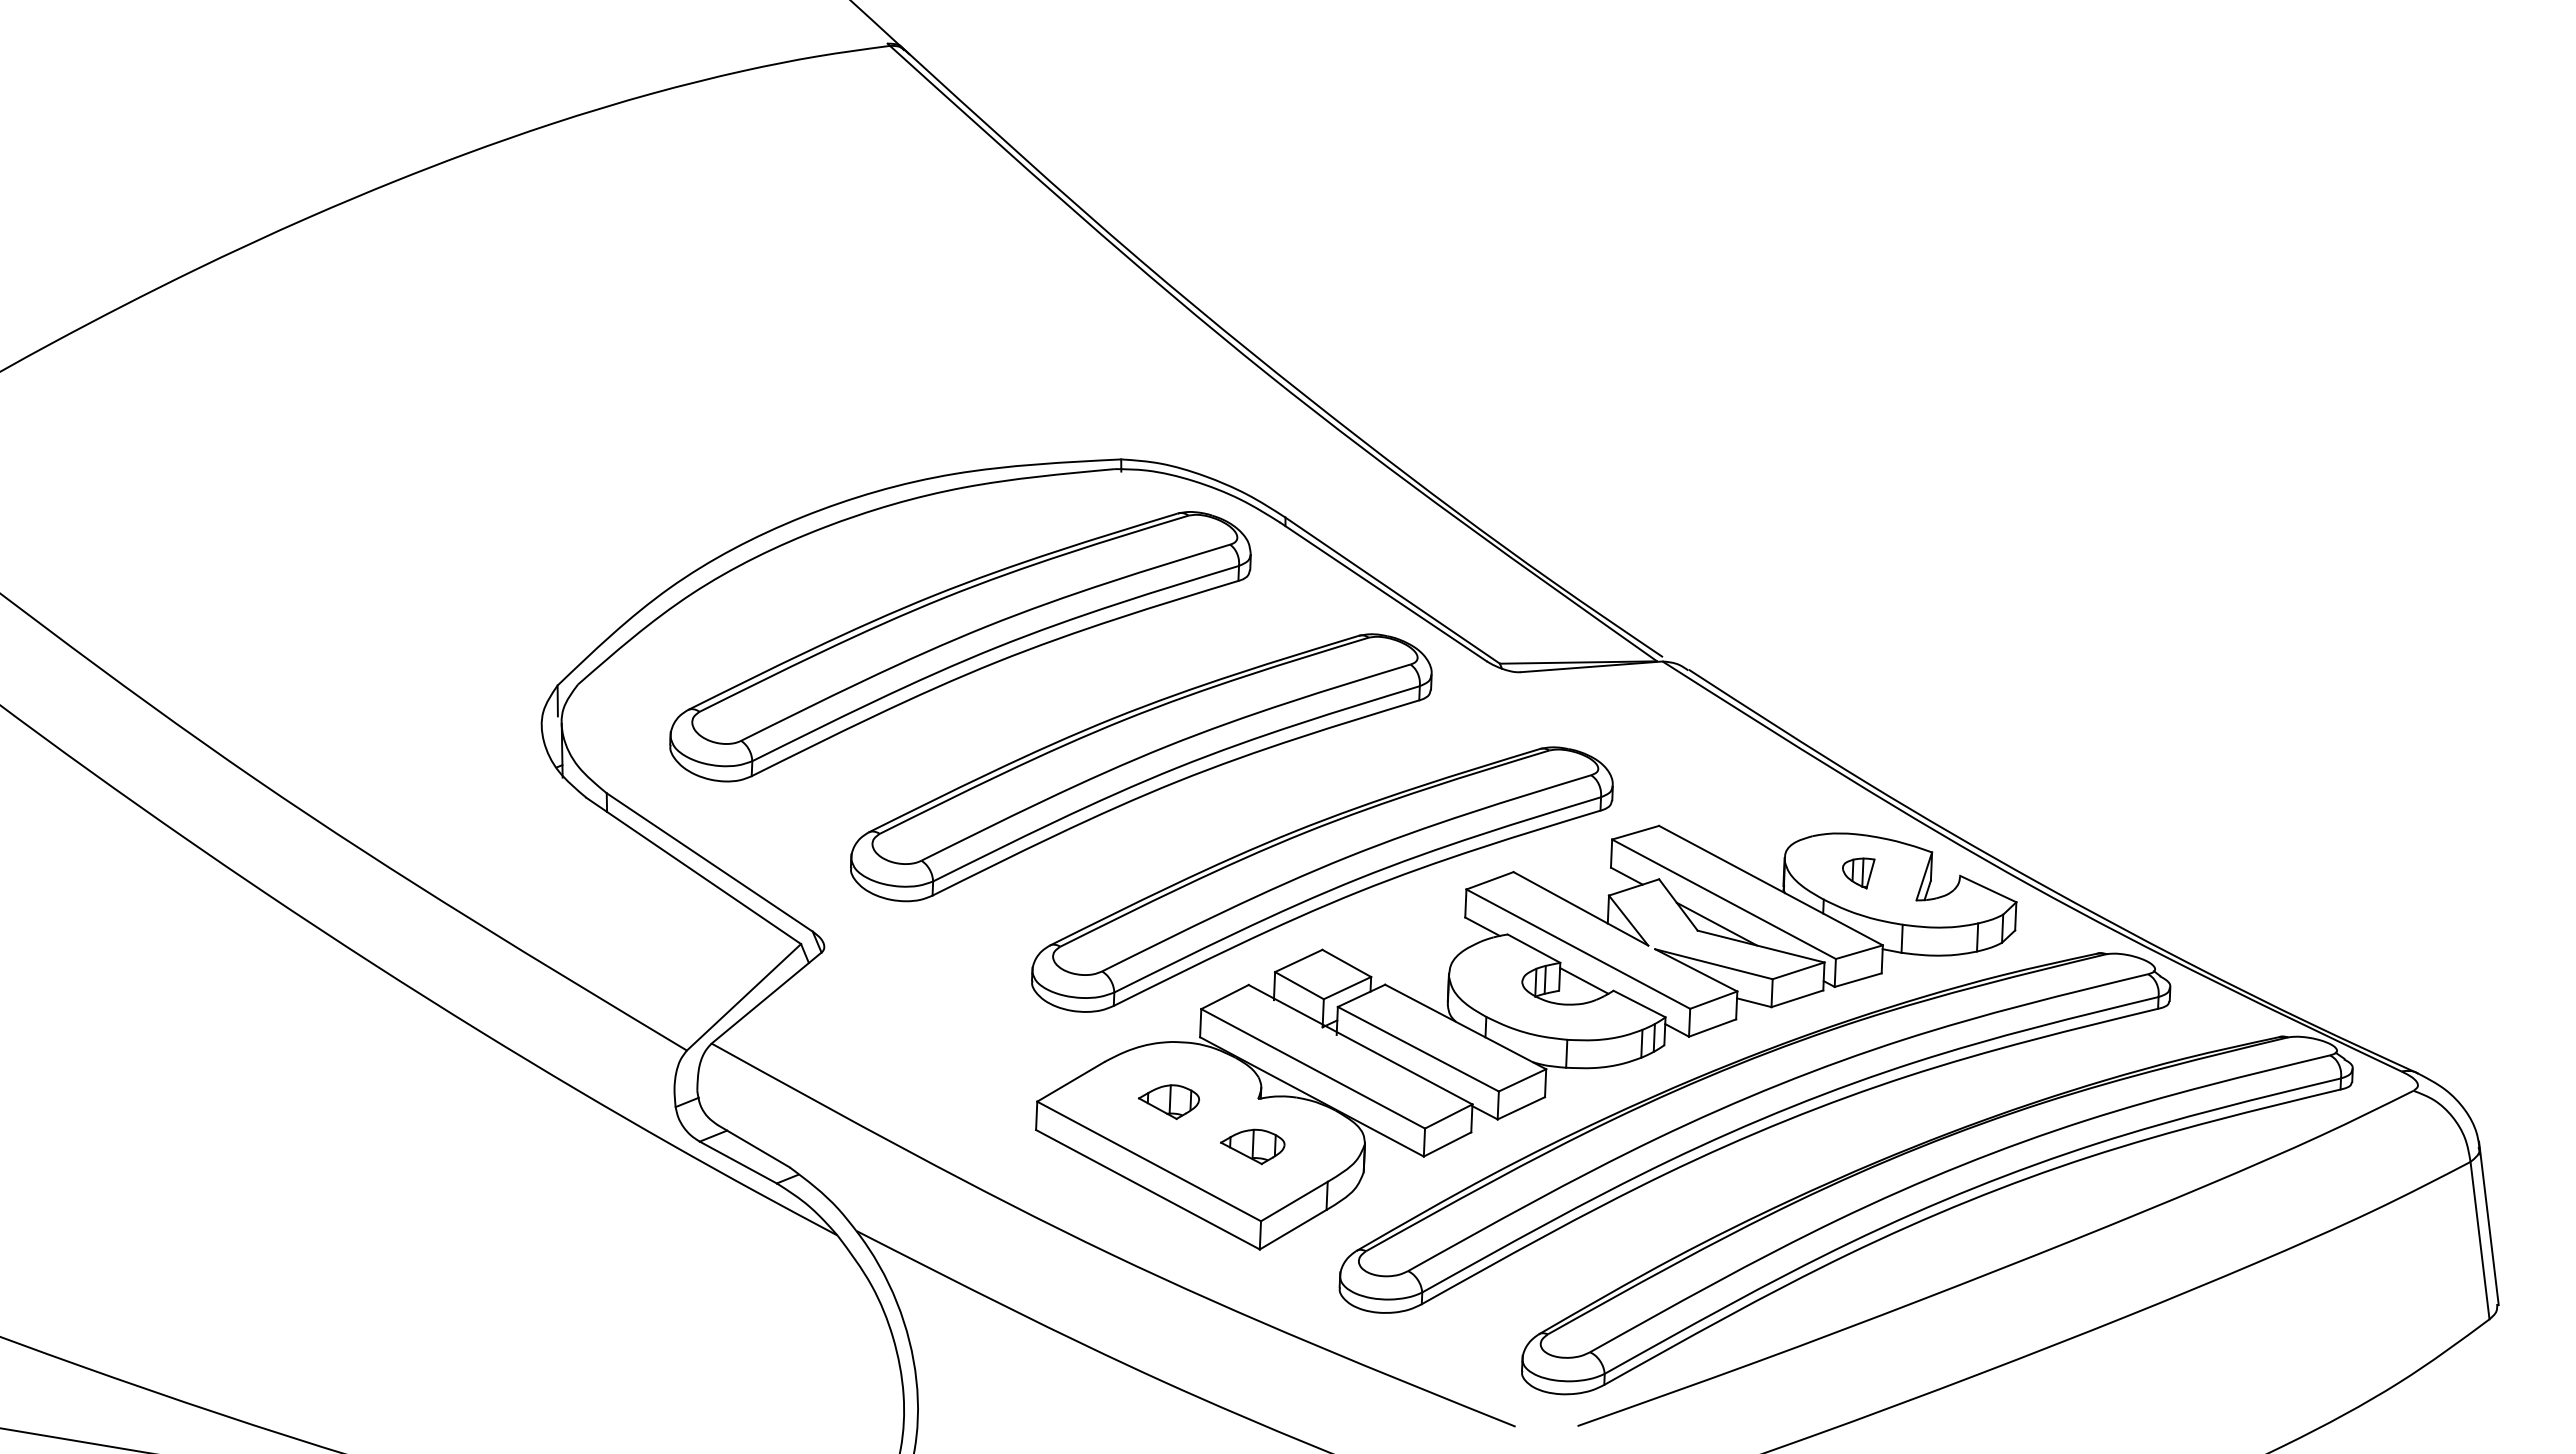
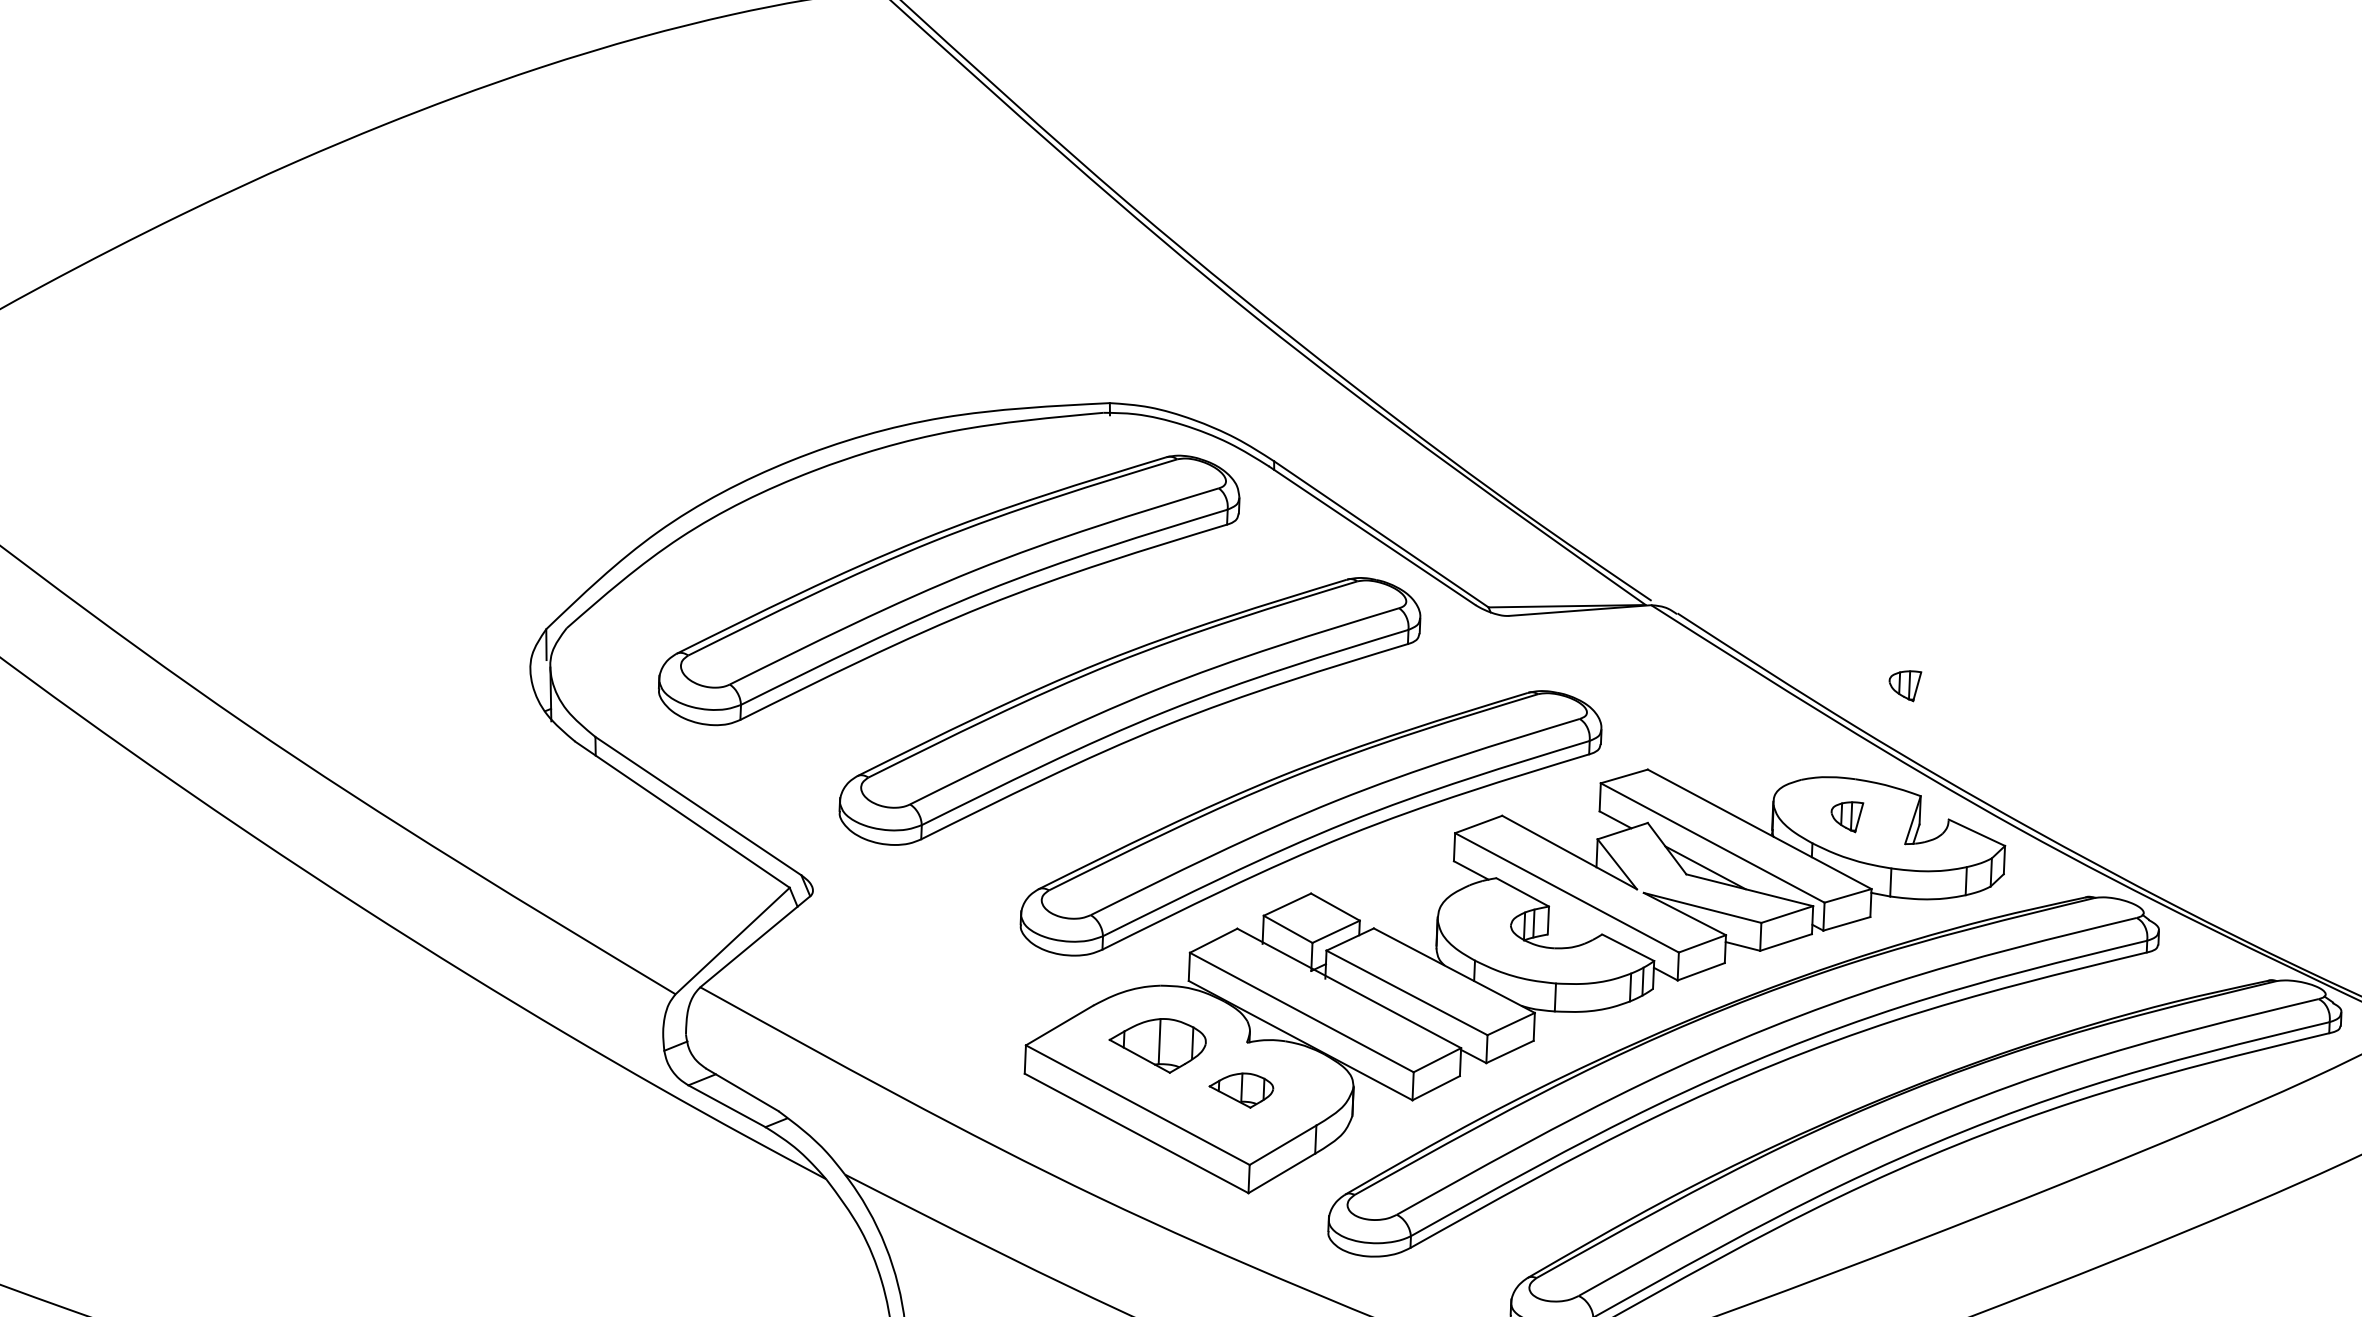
part: (1916, 742) -> (1905, 686), added
line: (1584, 980) -> (1573, 924), removed
part: (1168, 1101) -> (1157, 1045), size x1.6

